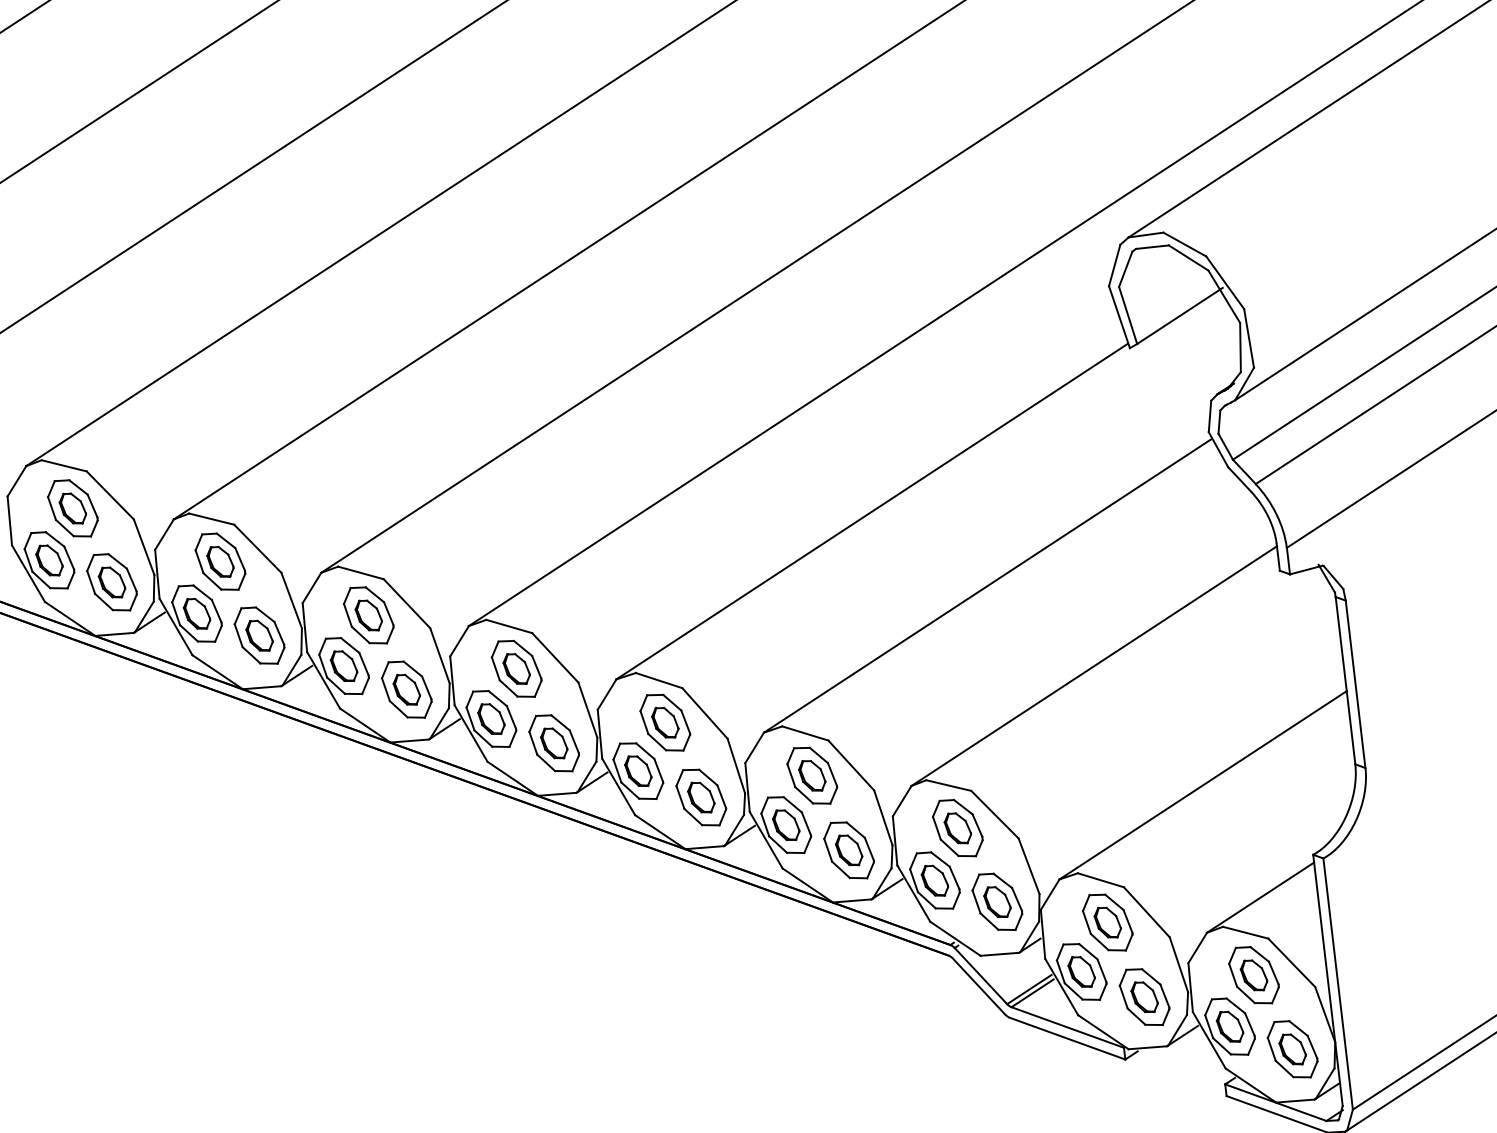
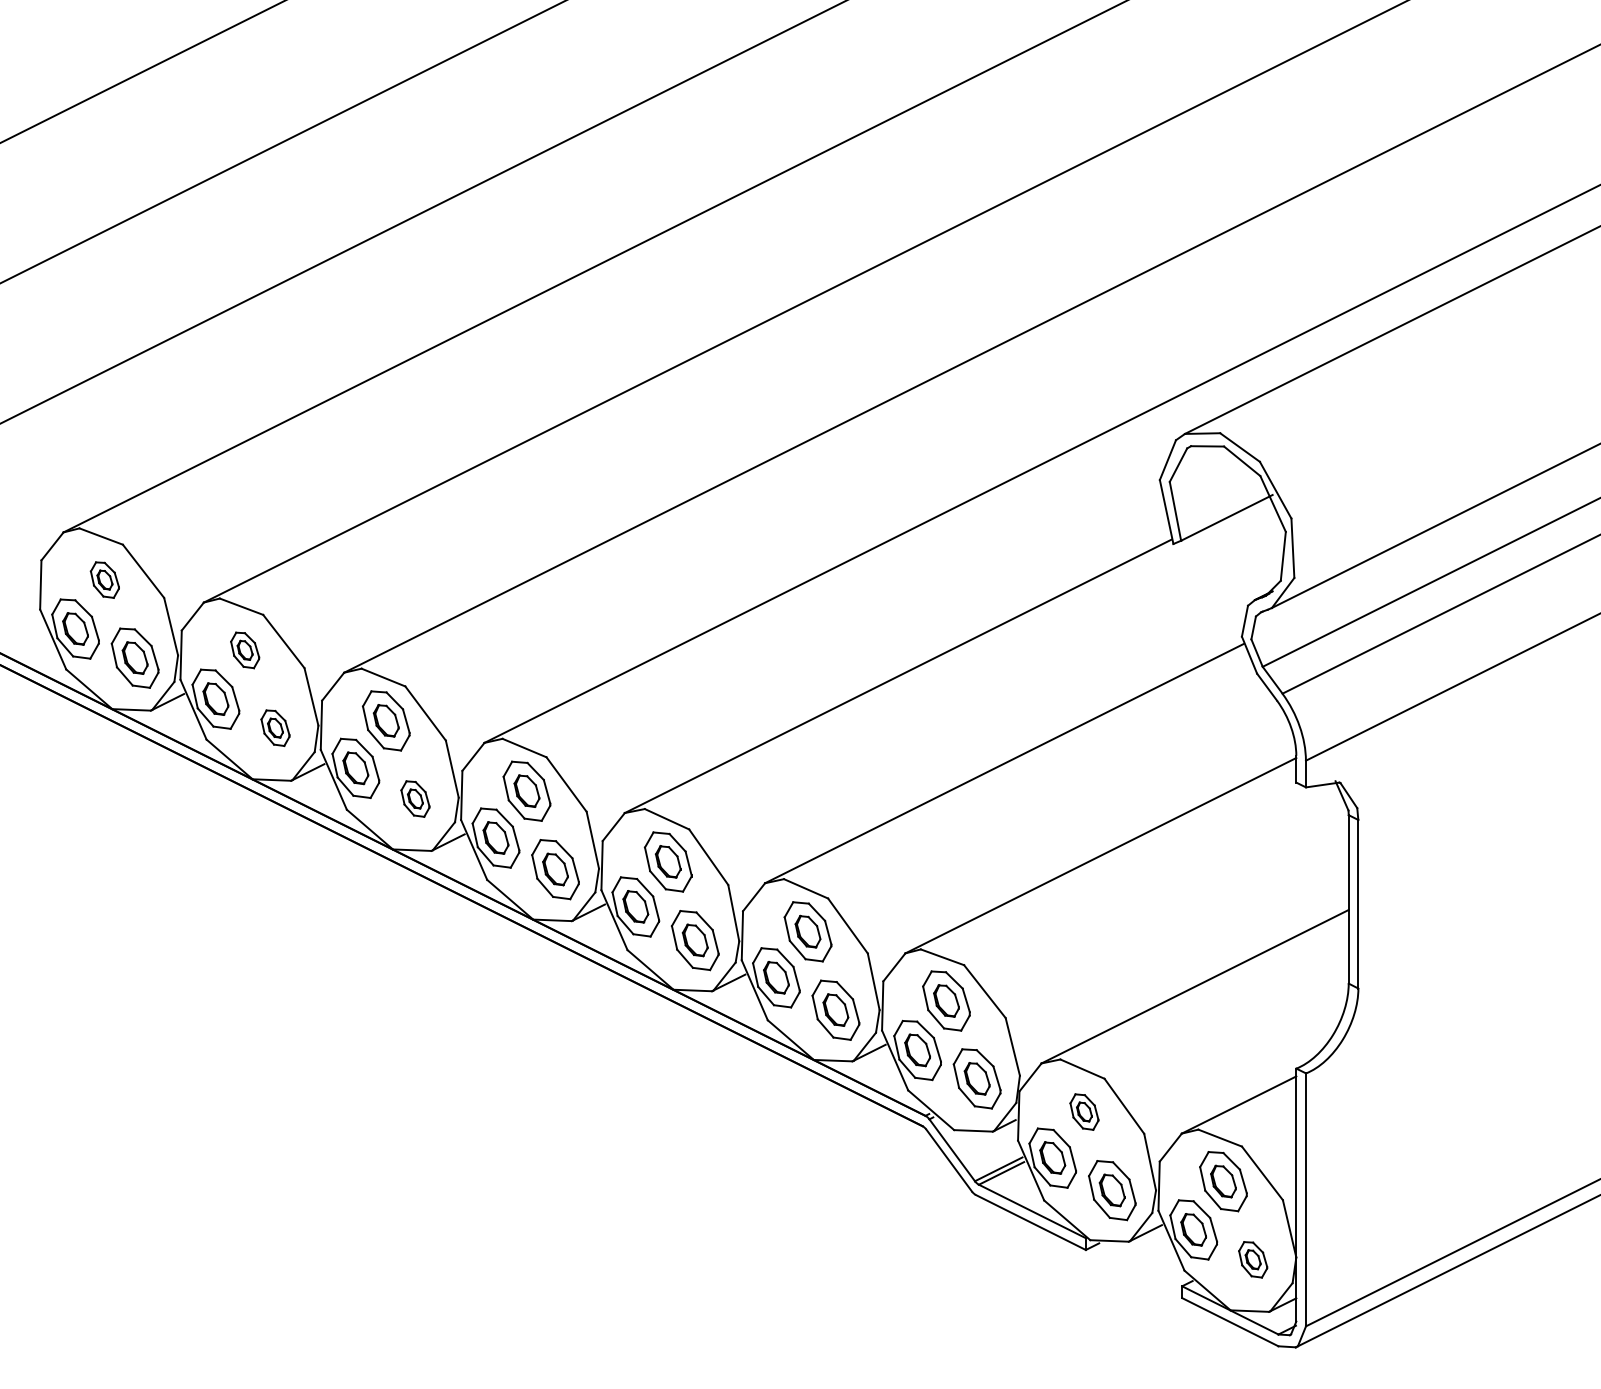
part: (72, 508) -> (104, 579), size x0.6
part: (219, 562) -> (244, 650), size x0.6
part: (259, 635) -> (275, 727), size x0.6
part: (406, 689) -> (415, 798), size x0.6
part: (1107, 922) -> (1084, 1111), size x0.6
part: (1291, 1049) -> (1252, 1259), size x0.6

